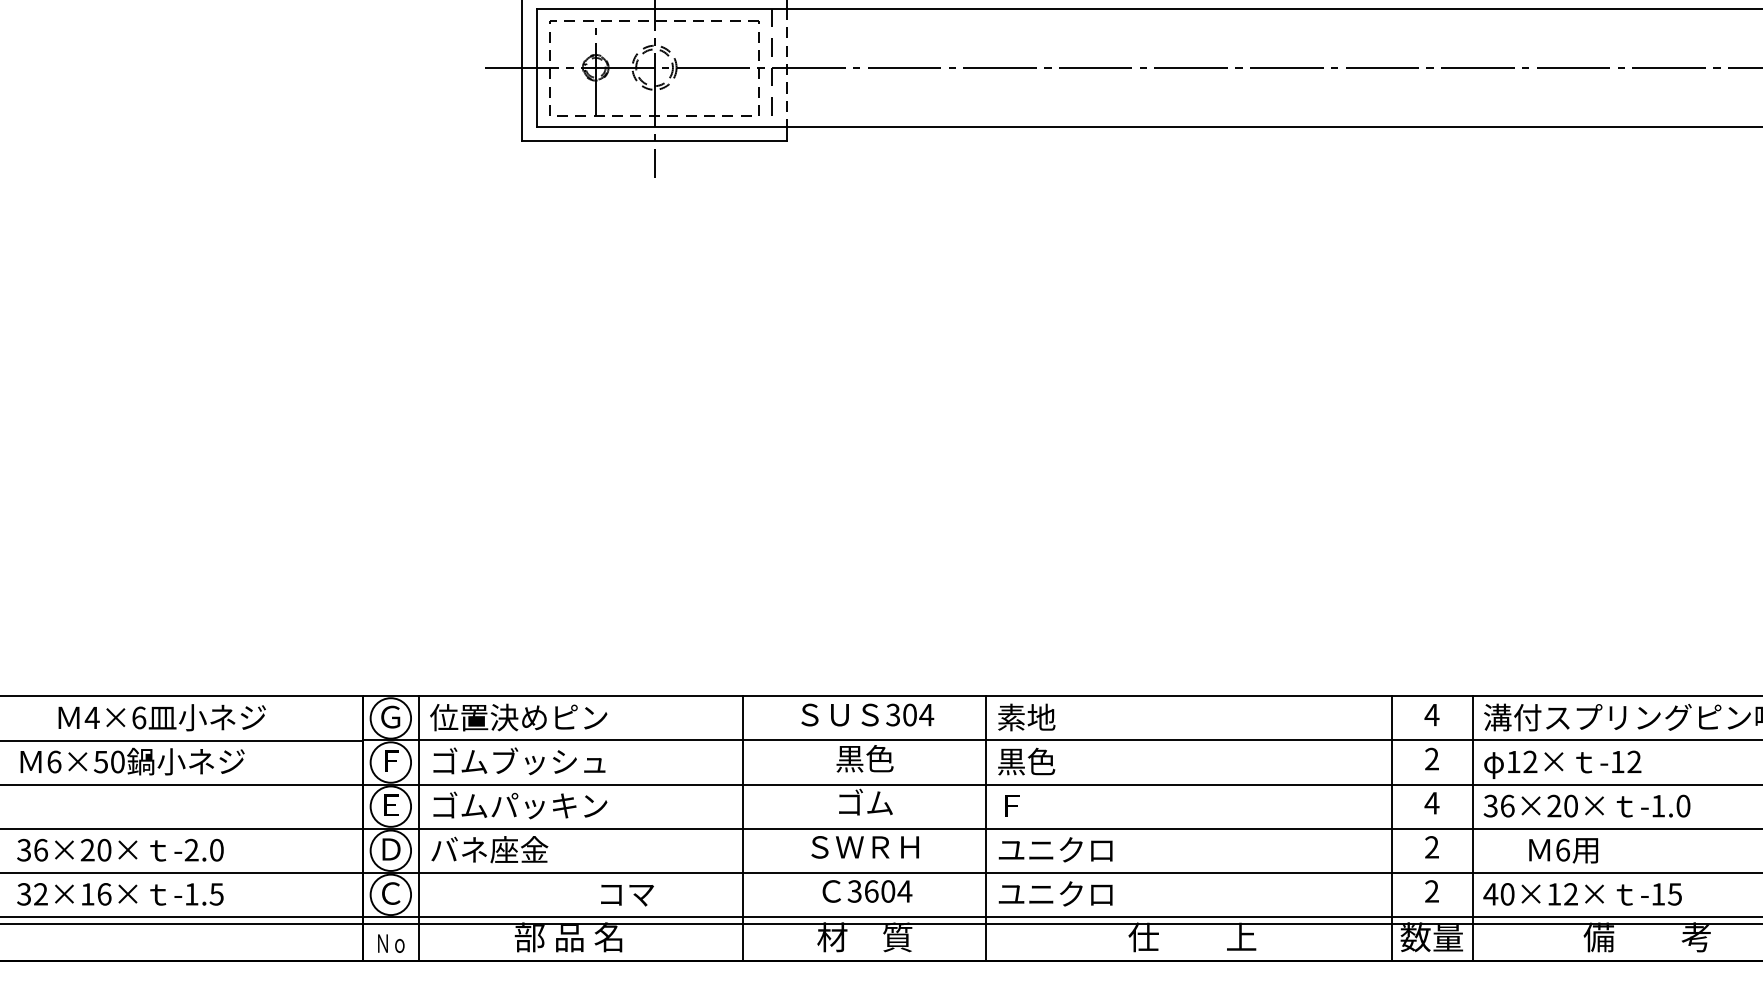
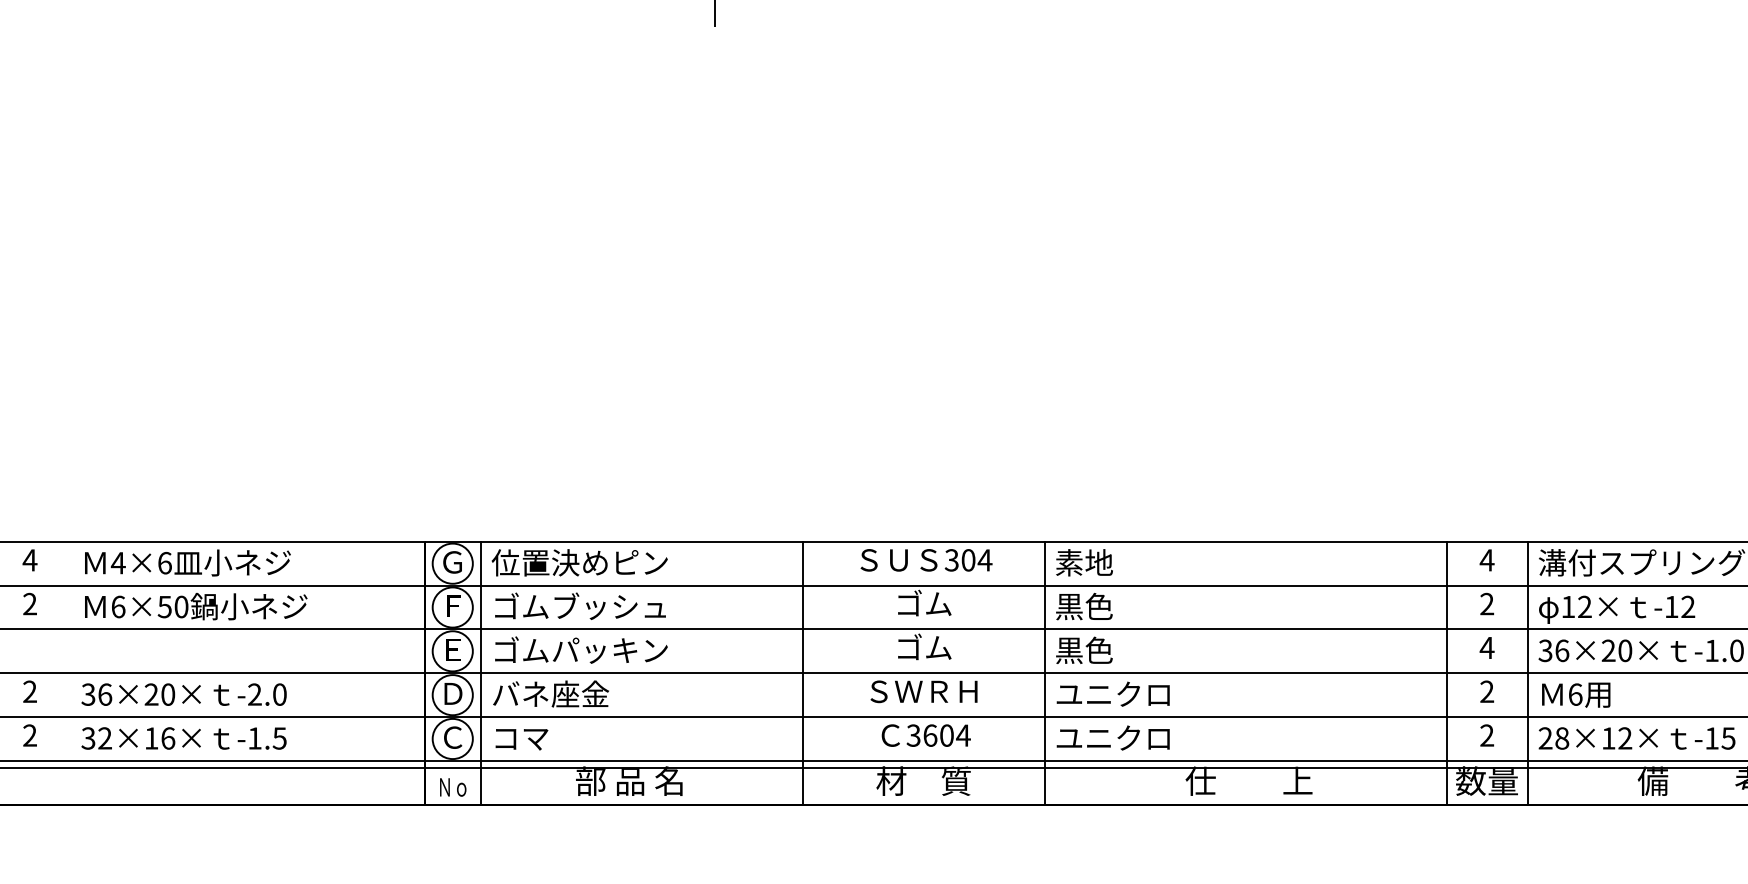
text: (161, 717) -> (187, 562), moved
text: (864, 758) -> (923, 603), 黒色 -> ゴム
text: (1026, 805) -> (1084, 650), Ｆ -> 黒色
text: (1563, 850) -> (1576, 694), moved
text: (1498, 894) -> (1553, 738), 40×12× -> 28×12×
text: (627, 895) -> (521, 739), moved

